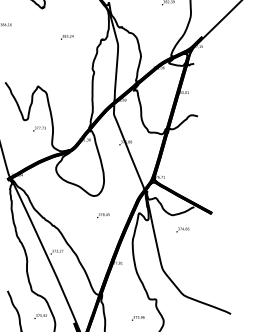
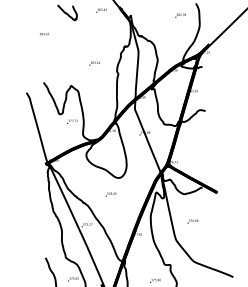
text: (66, 37) -> (94, 63), moved
text: (102, 215) -> (110, 194), moved
text: (182, 229) -> (192, 221), moved

